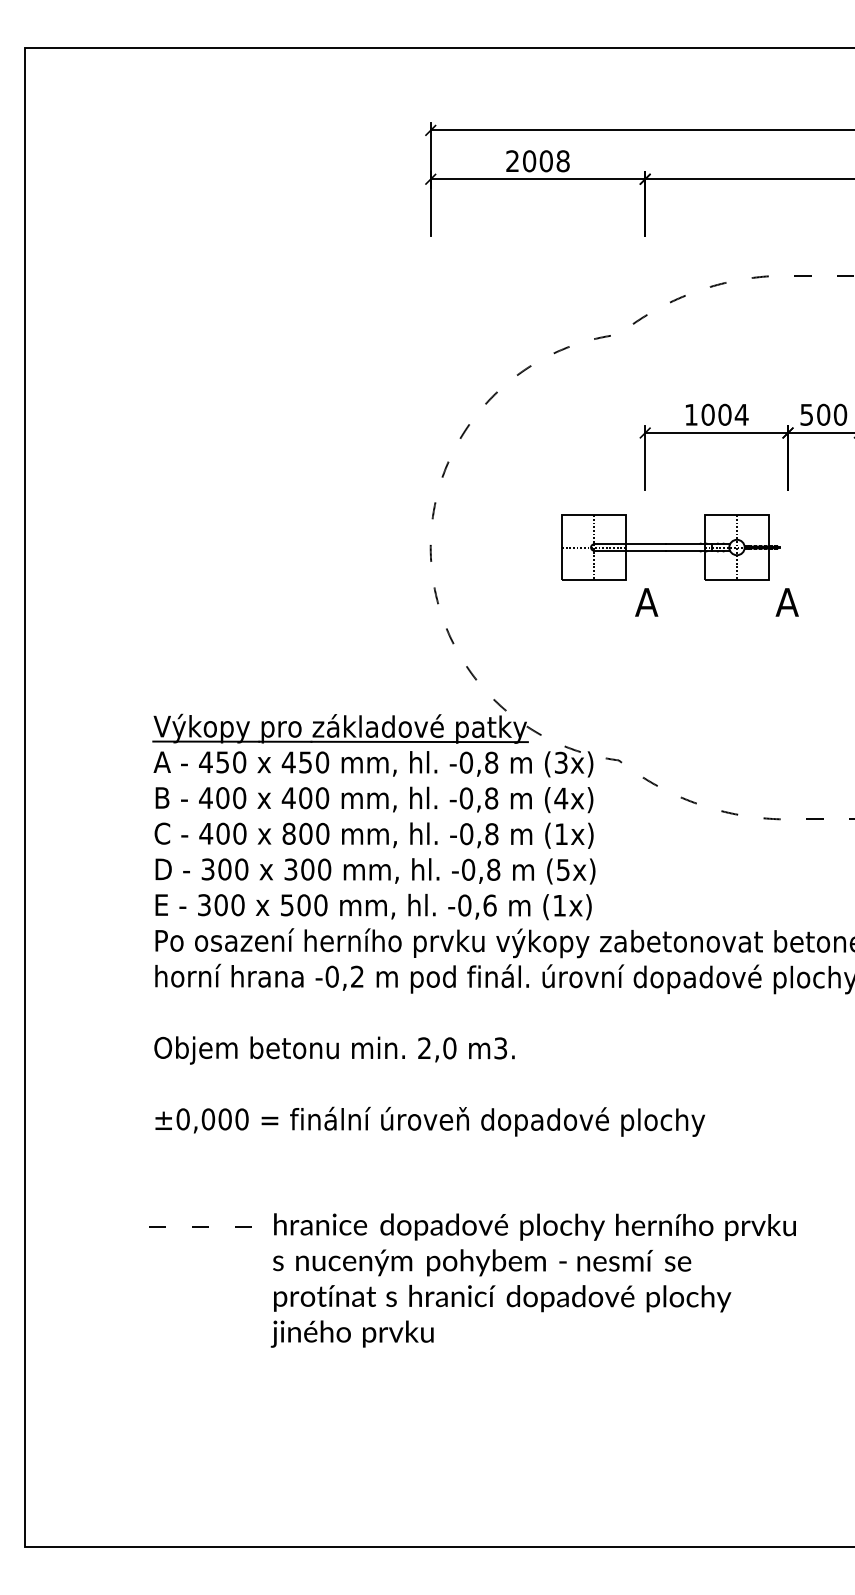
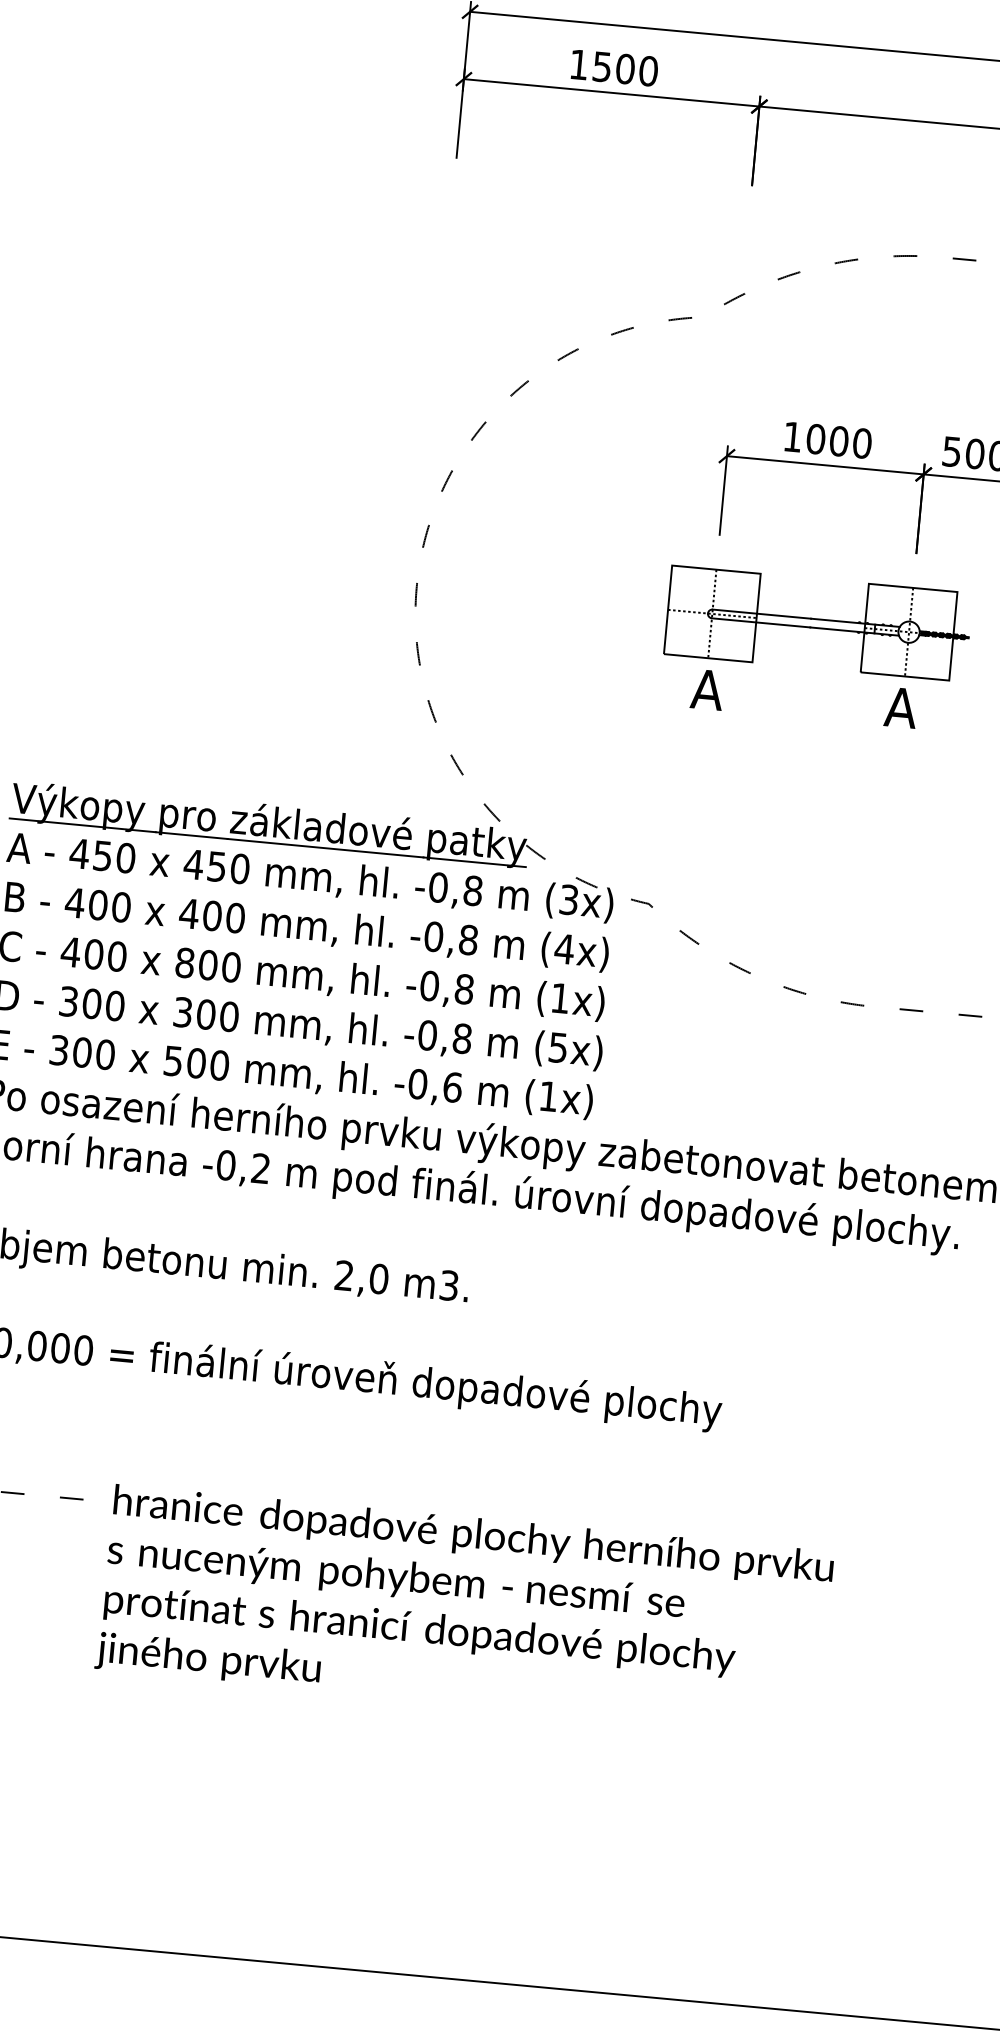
text: (537, 161) -> (613, 68), 2008 -> 1500
text: (741, 414) -> (861, 442), 1004 -> 1000
part: (670, 547) -> (817, 623), moved

